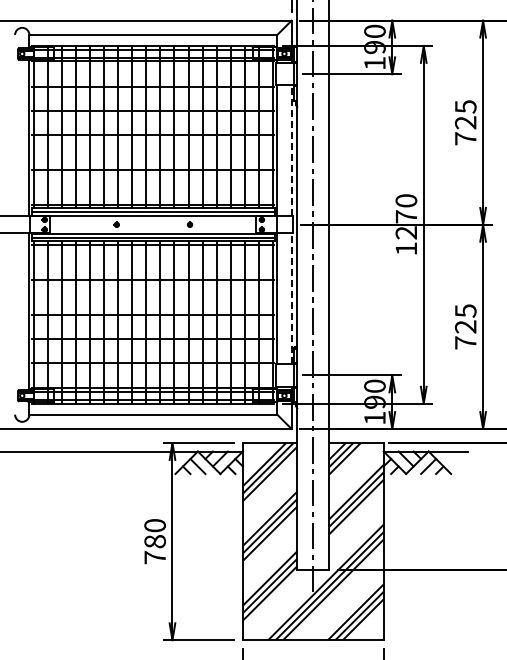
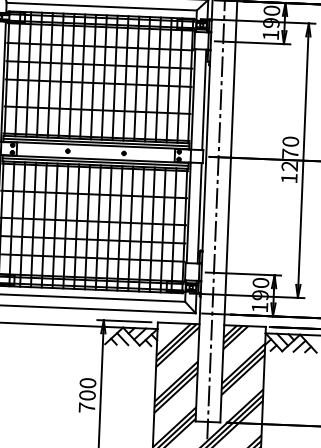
line: (291, 150) -> (204, 99), dashed -> solid
line: (291, 298) -> (199, 213), dashed -> solid
text: (155, 541) -> (87, 395), 780 -> 700

